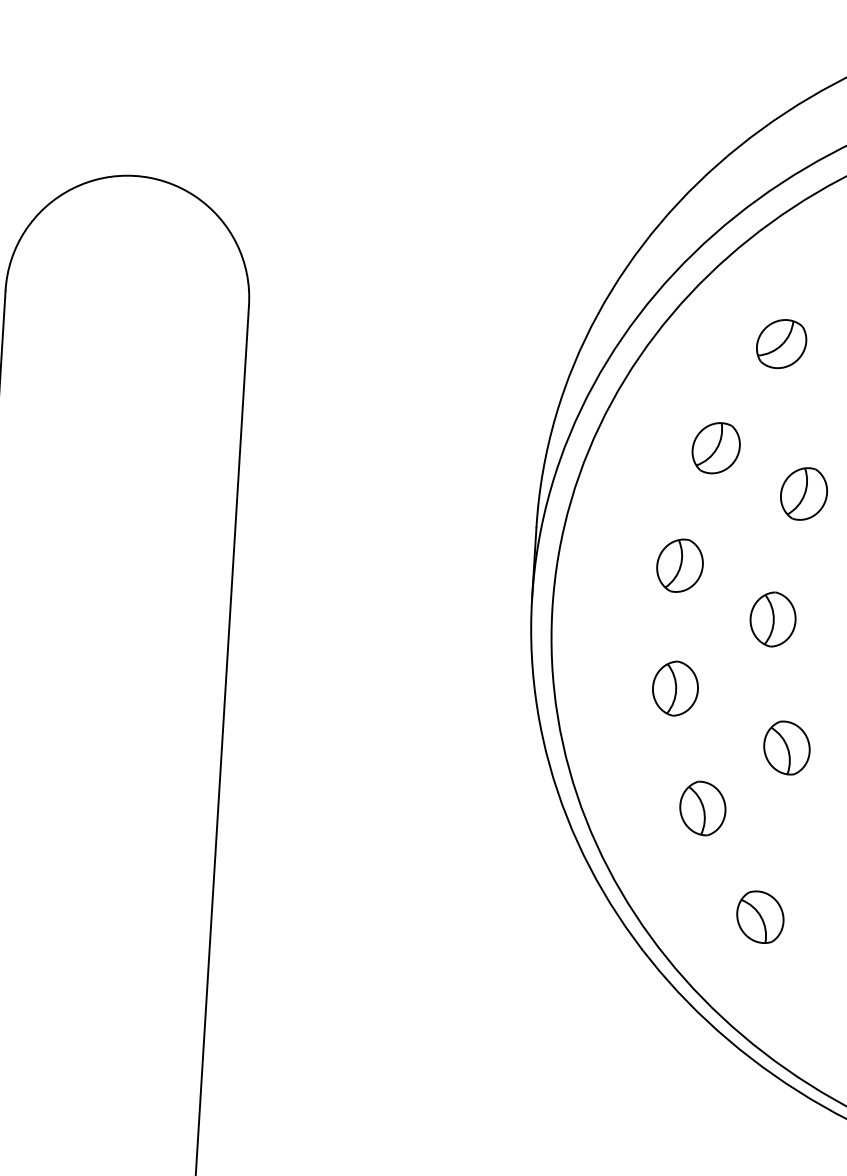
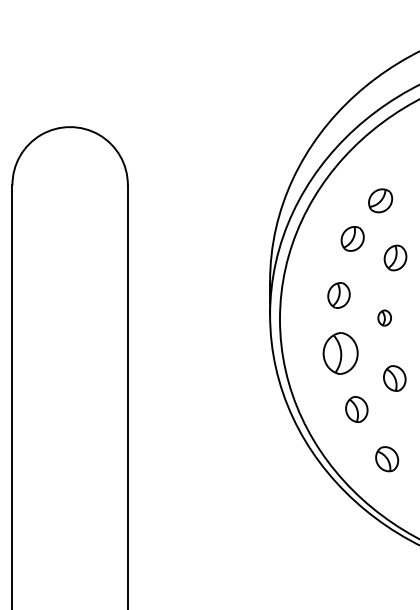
part: (781, 343) -> (380, 200), moved
part: (773, 618) -> (384, 317), size x0.6
part: (673, 688) -> (339, 353), size x1.6

